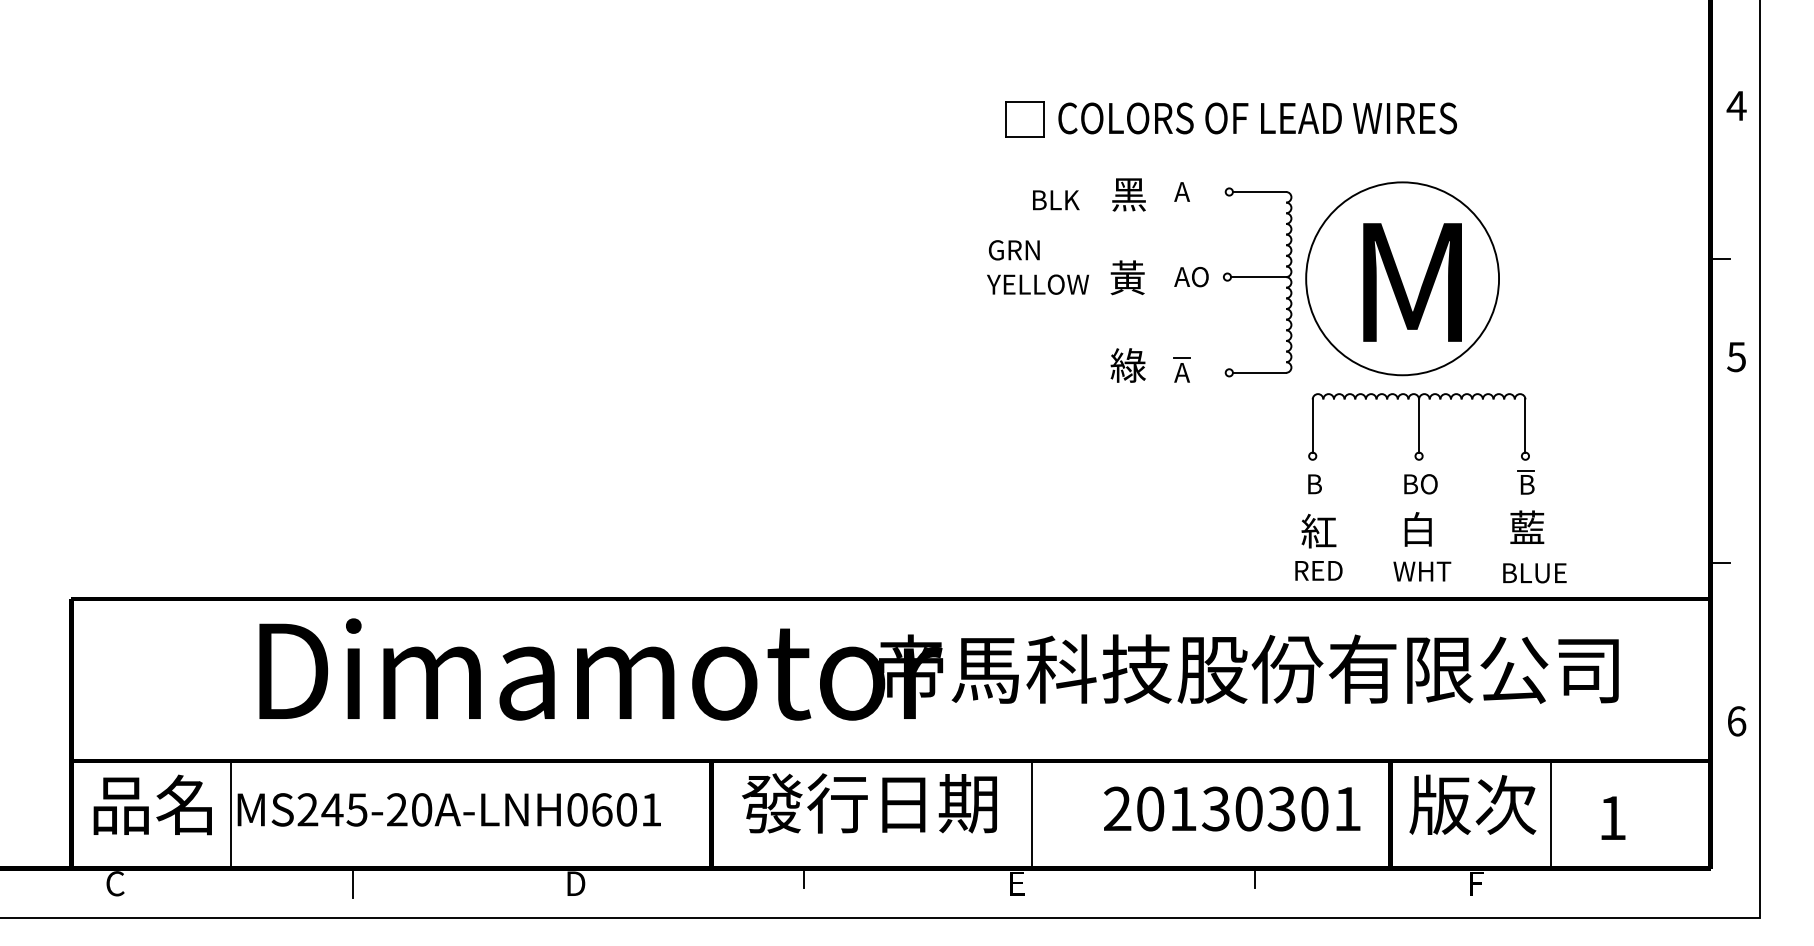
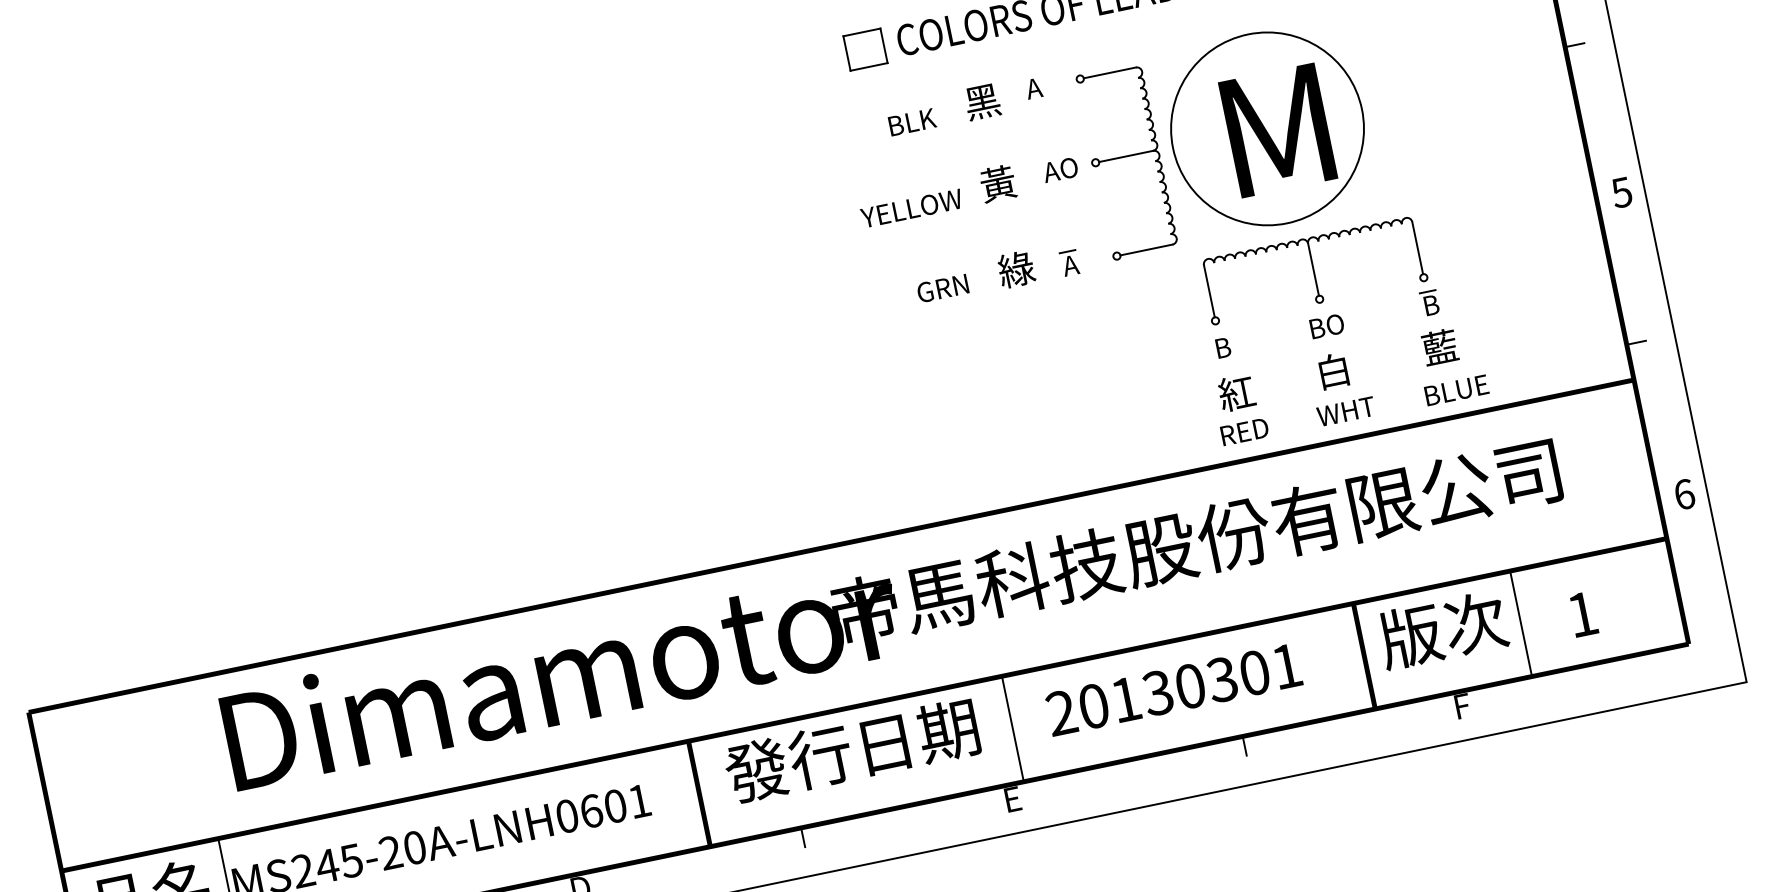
text: (1014, 250) -> (943, 288), moved
text: (1736, 357) -> (1621, 193), moved
text: (1232, 808) -> (1174, 689), moved

